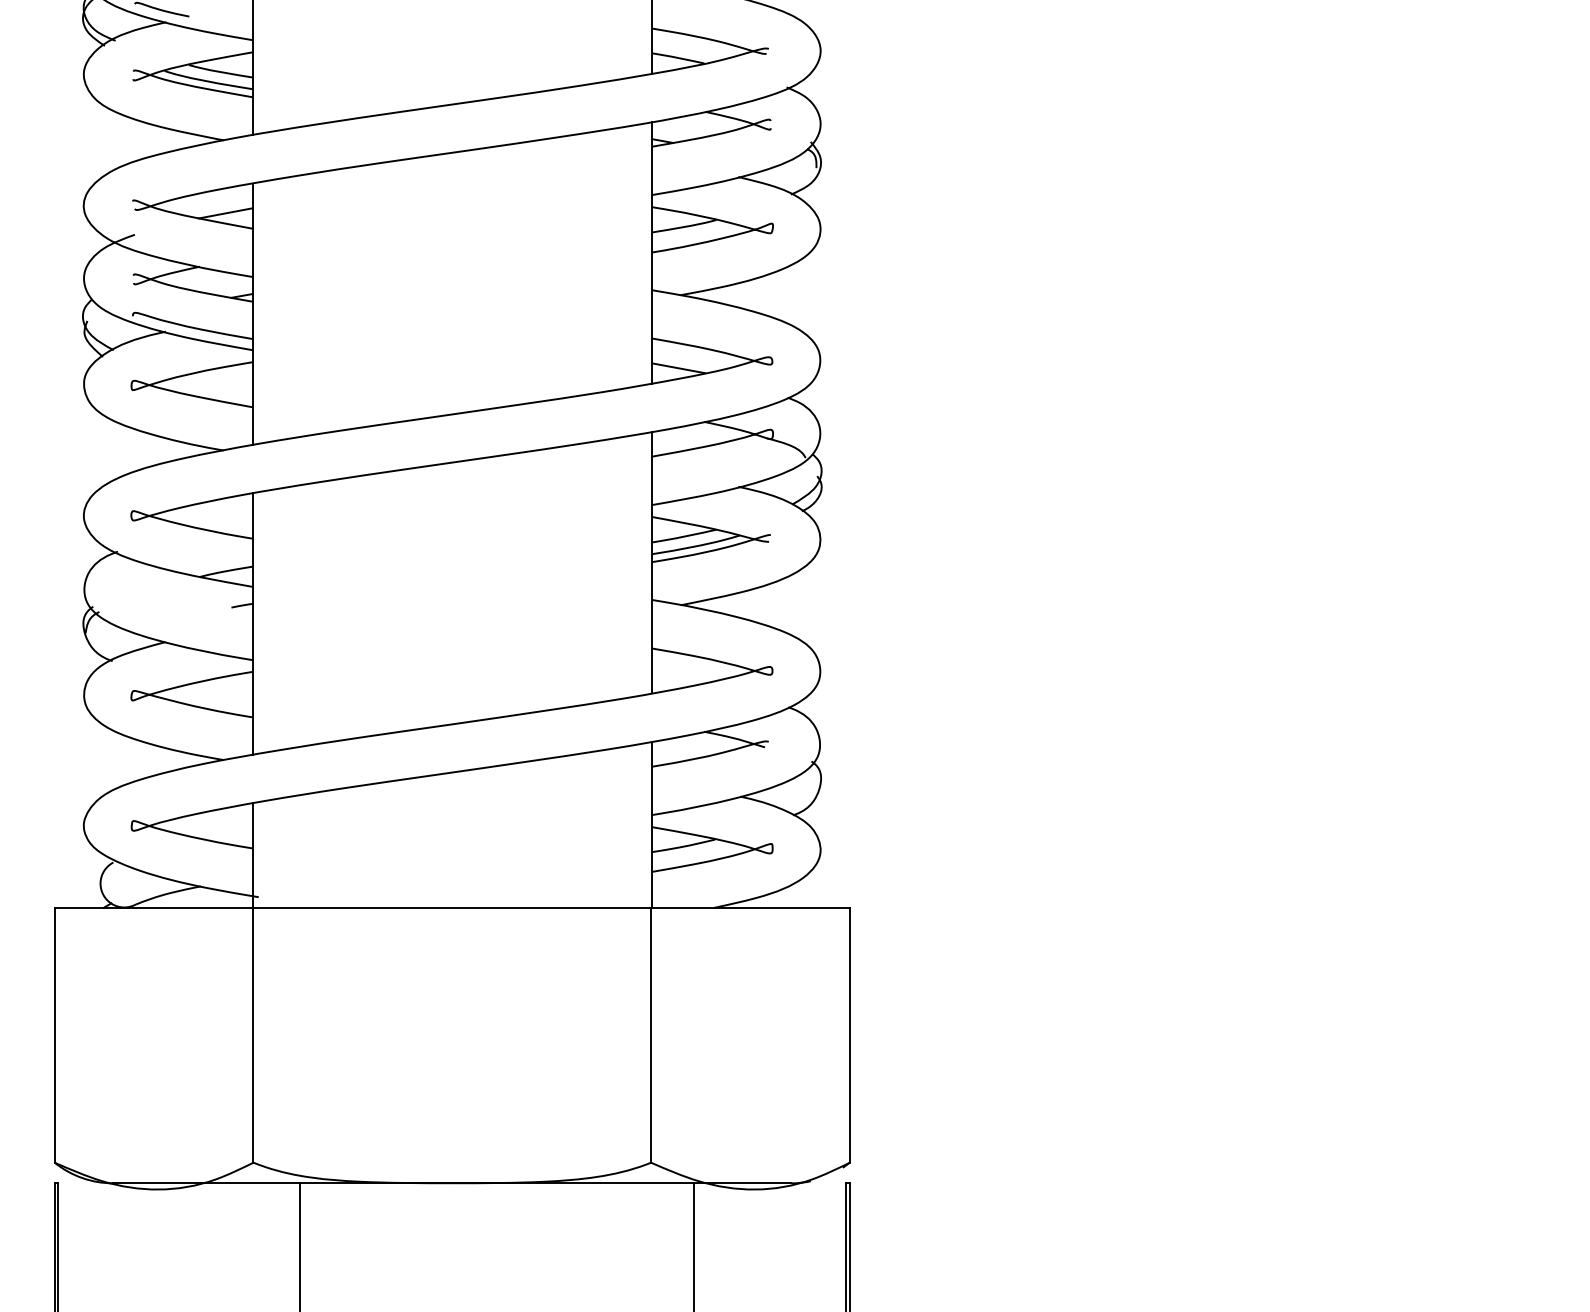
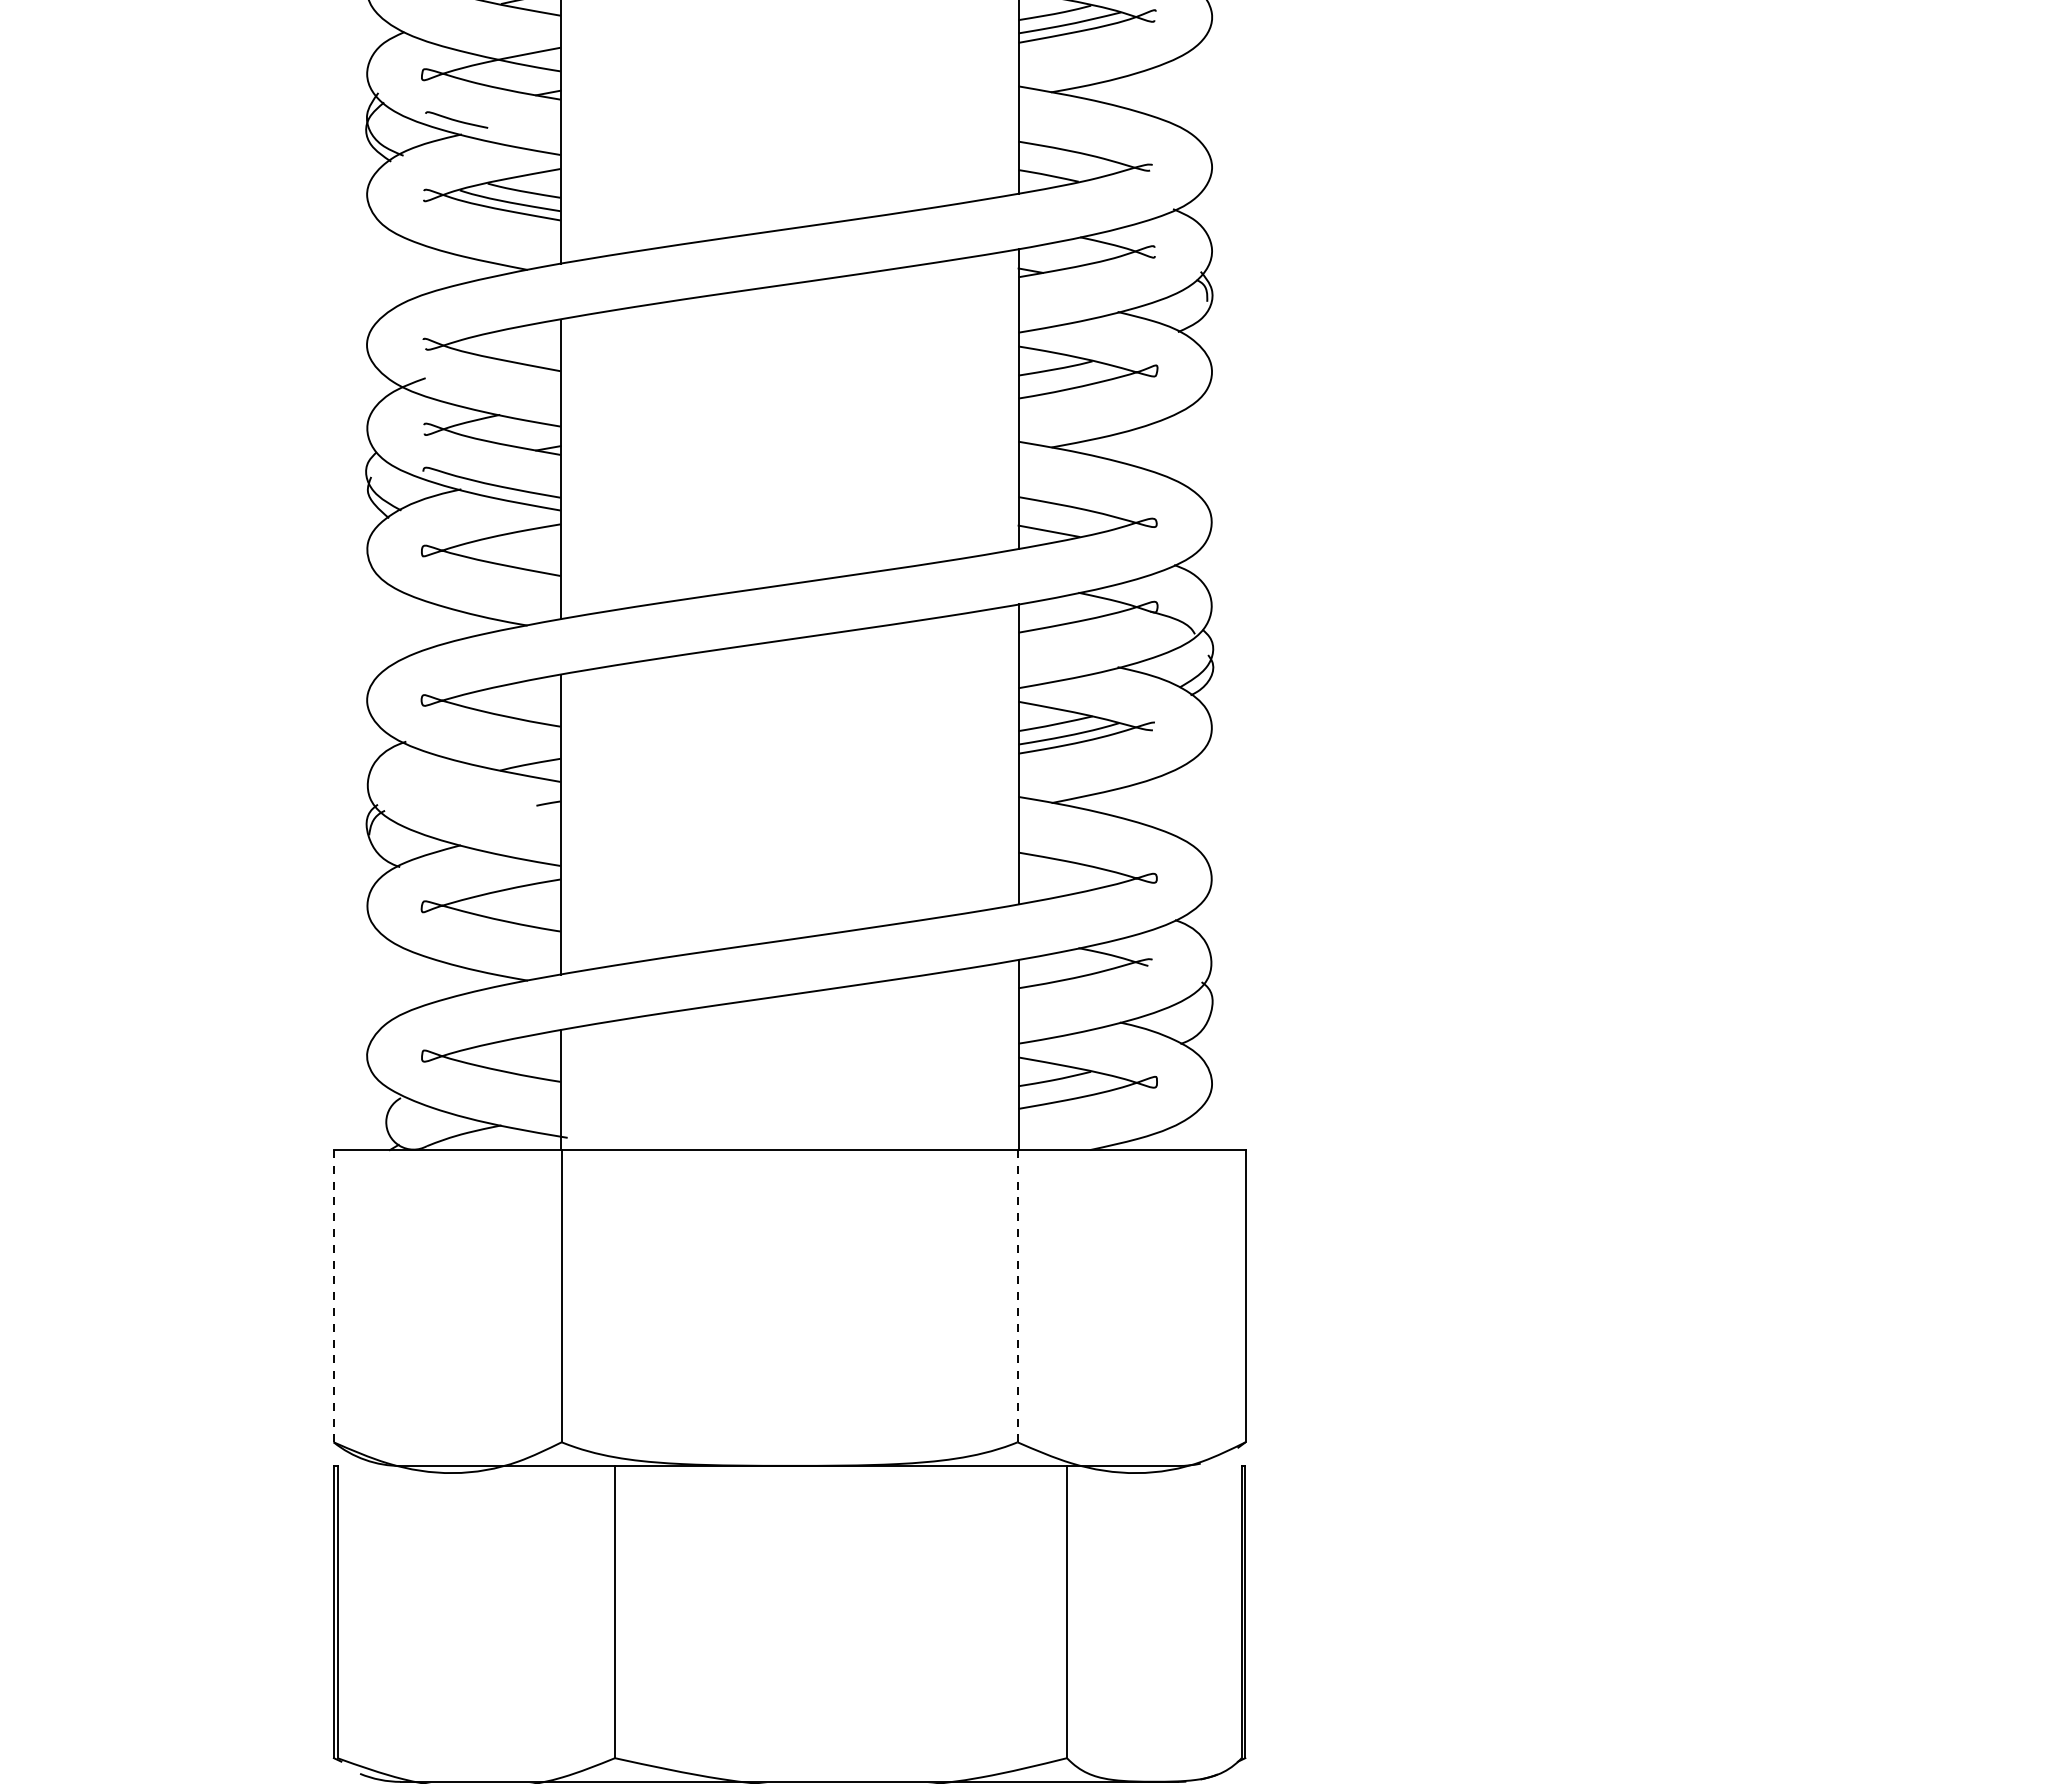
line: (225, 213) -> (529, 353), removed
line: (54, 1035) -> (333, 1296), solid -> dashed
line: (650, 1035) -> (1017, 1296), solid -> dashed

